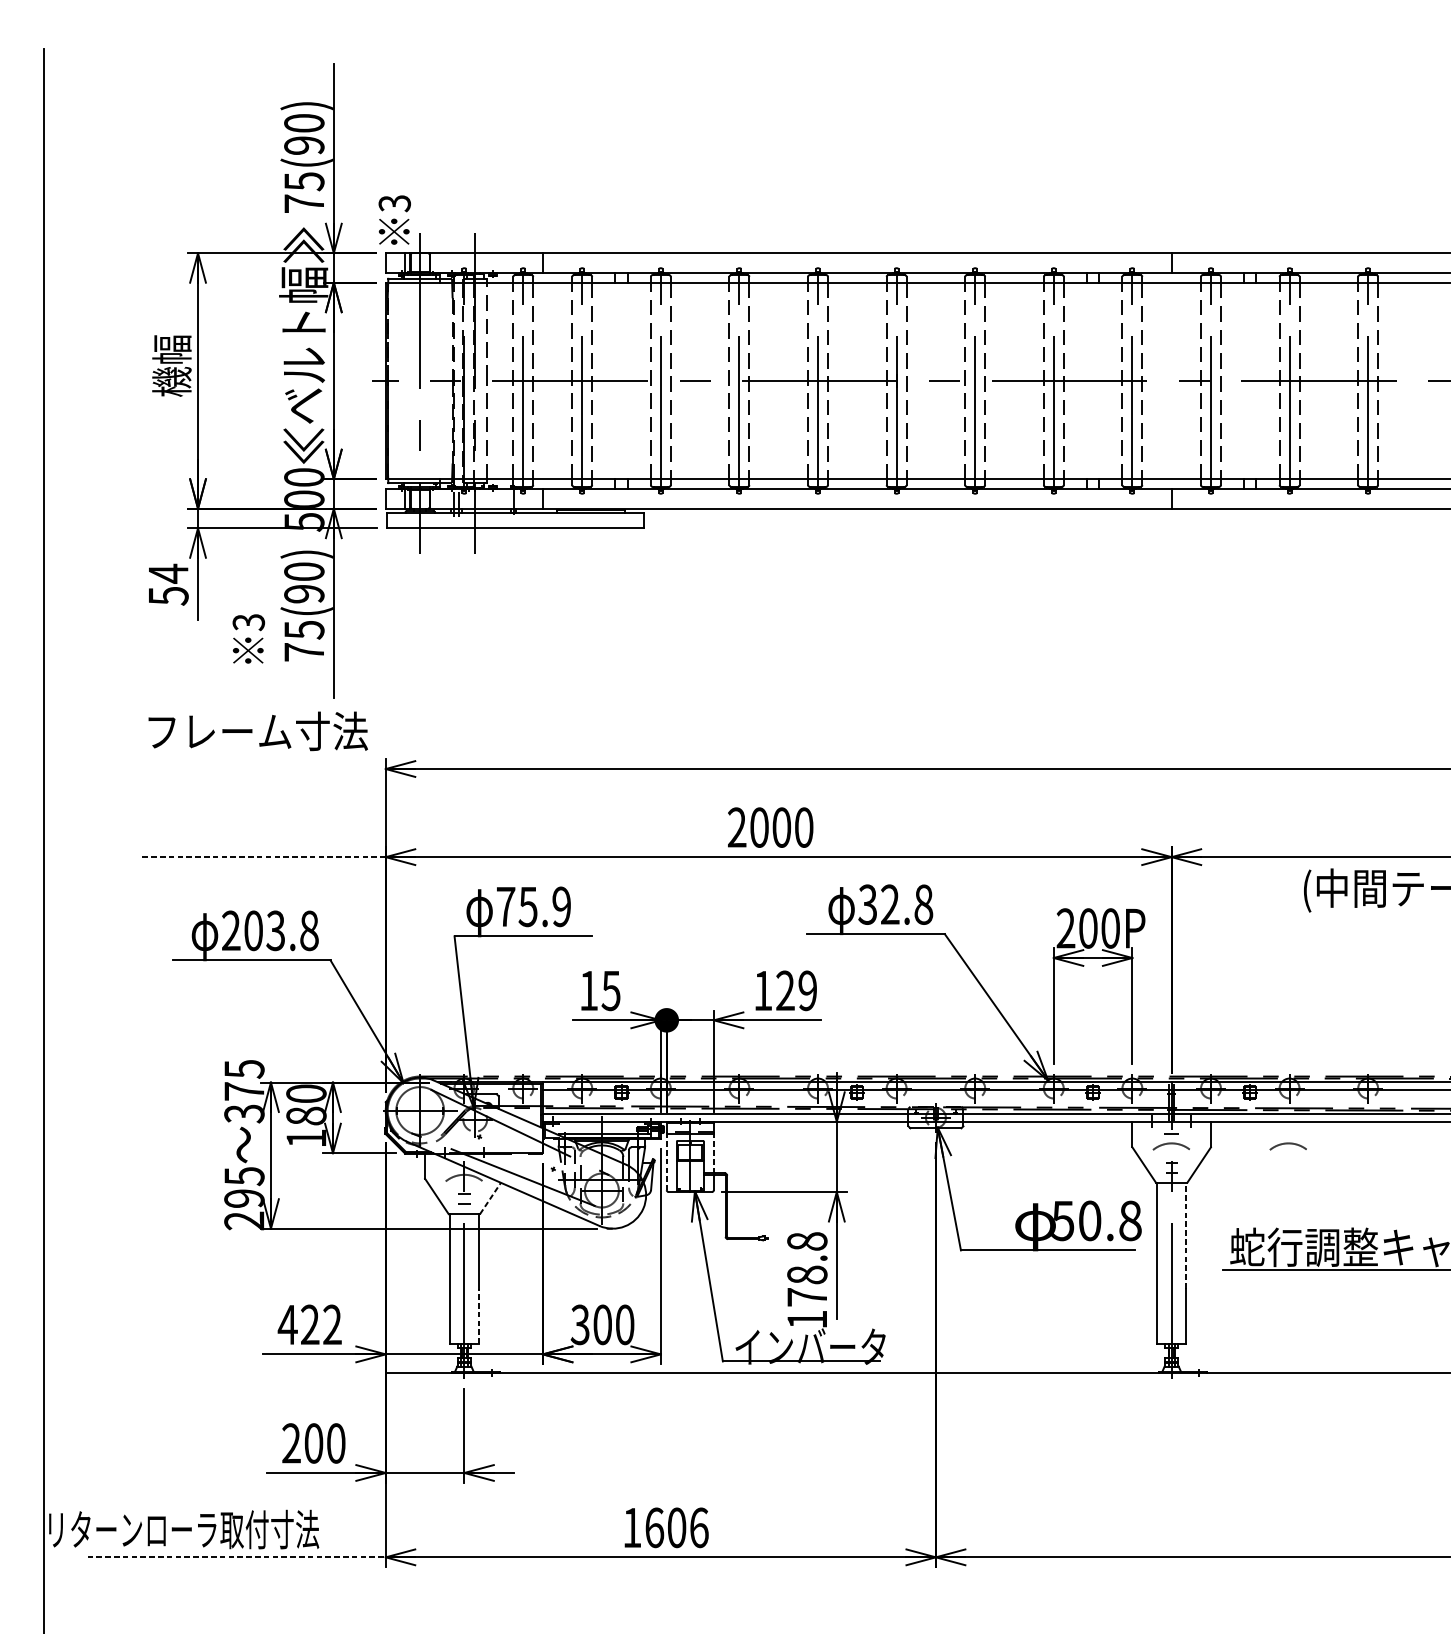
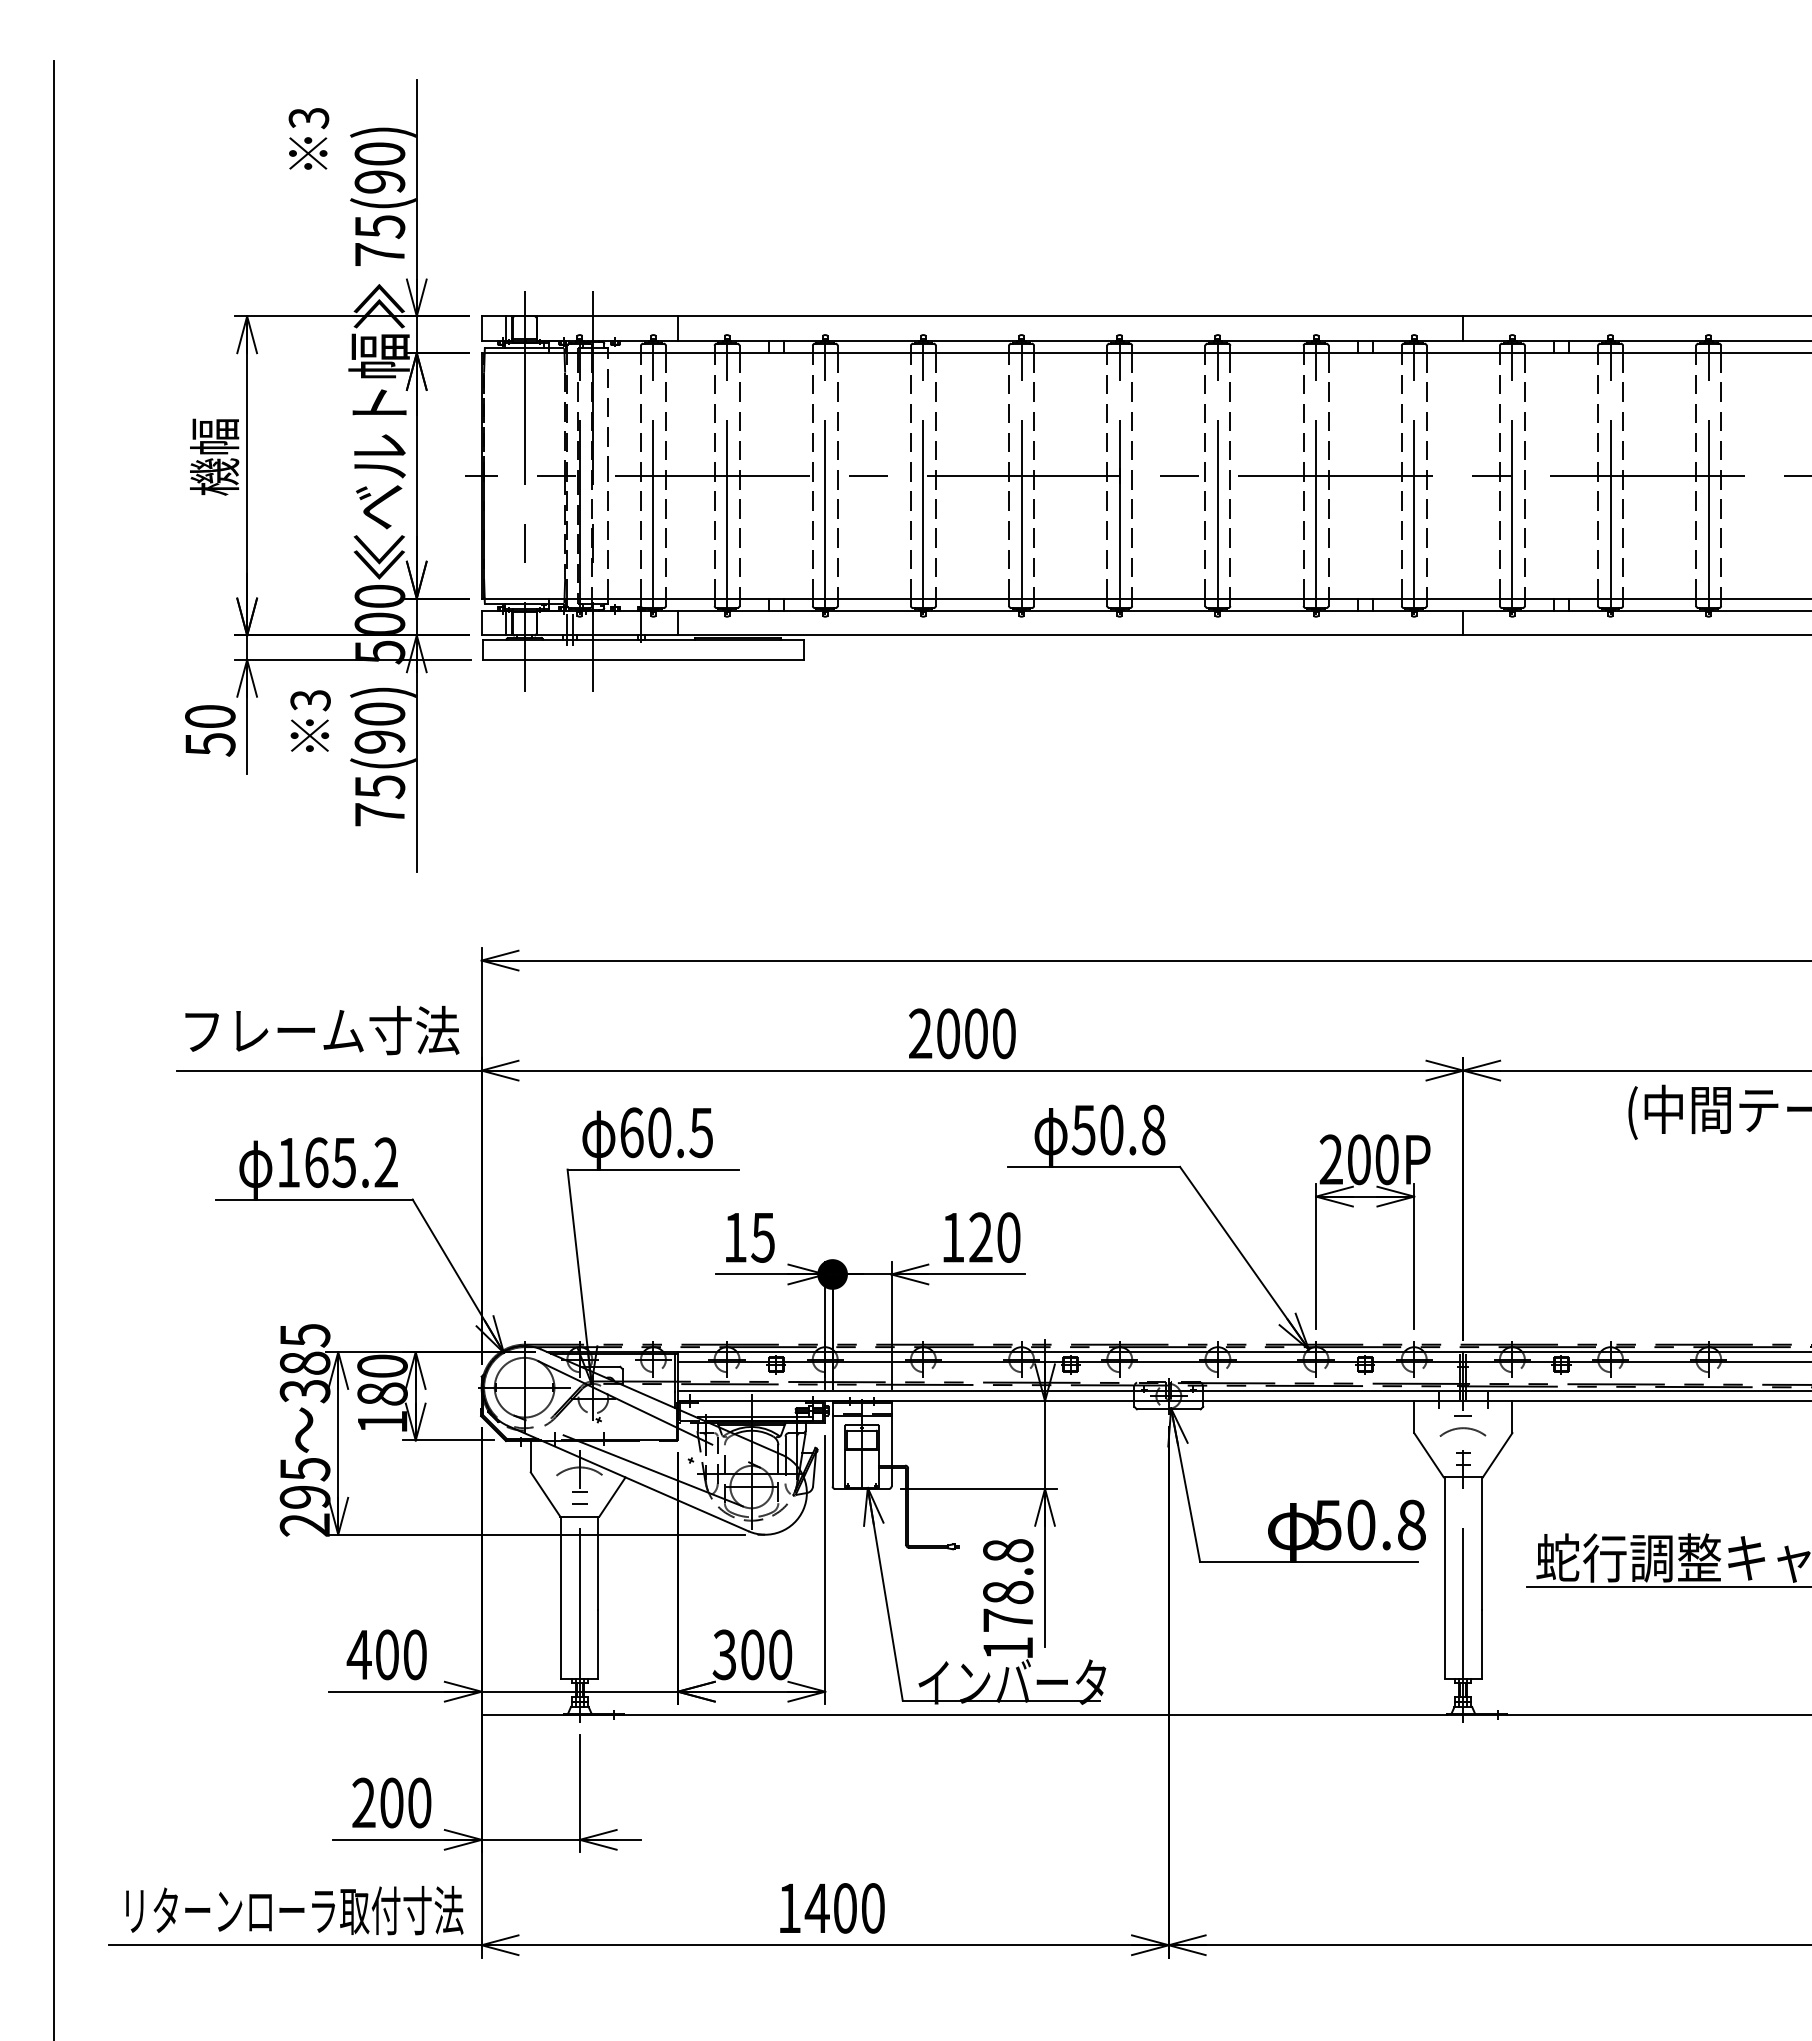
text: (394, 219) -> (308, 138), moved
text: (168, 573) -> (210, 716), 54 -> 50
text: (248, 638) -> (310, 720), moved
text: (258, 731) -> (322, 1030), moved
line: (263, 857) -> (328, 1070), dashed -> solid
text: (878, 904) -> (1097, 1129), 32.8 -> 50.8
text: (533, 906) -> (666, 1132), 75.9 -> 60.5
text: (270, 930) -> (337, 1162), 203.8 -> 165.2
text: (807, 990) -> (1008, 1237), 129 -> 120
text: (243, 1090) -> (304, 1362), 375 -> 385
arc: (1287, 1144) -> (1608, 1429), removed
line: (713, 1152) -> (891, 1439), dashed -> solid
line: (666, 1161) -> (832, 1450), dashed -> solid
line: (490, 1198) -> (612, 1496), dashed -> solid
line: (1186, 1234) -> (1481, 1542), dashed -> solid
line: (479, 1315) -> (598, 1643), dashed -> solid
text: (320, 1324) -> (400, 1654), 422 -> 400
text: (676, 1527) -> (844, 1908), 1606 -> 1400
text: (183, 1529) -> (294, 1910), moved
line: (236, 1557) -> (295, 1945), dashed -> solid

